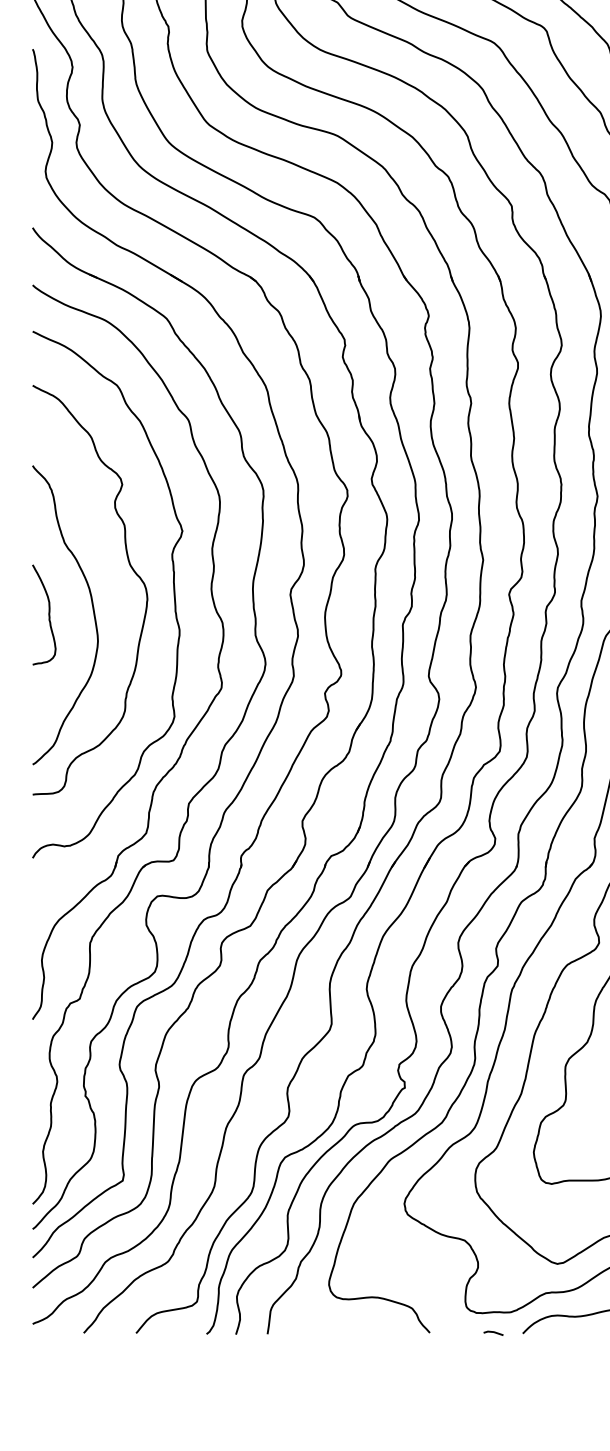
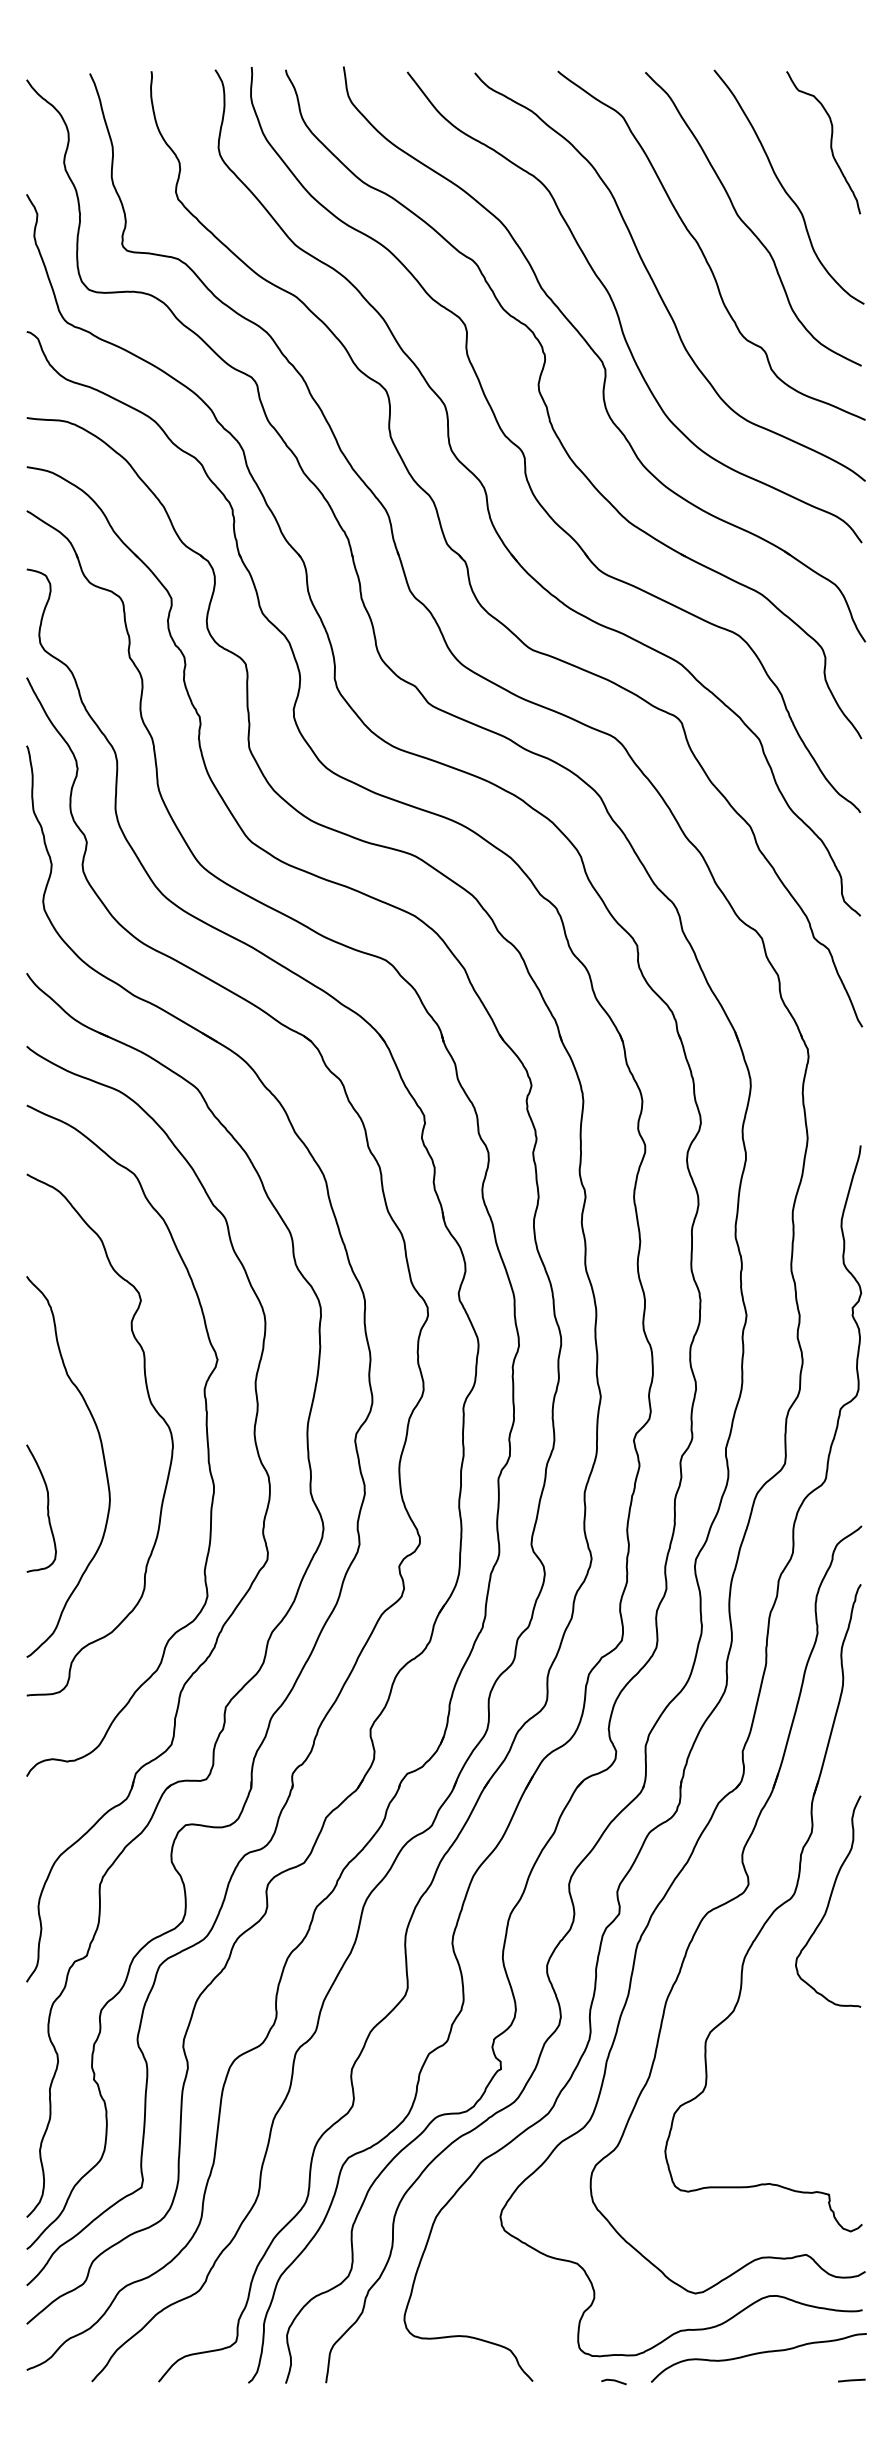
curve: (48, 614) -> (47, 1508), moved

